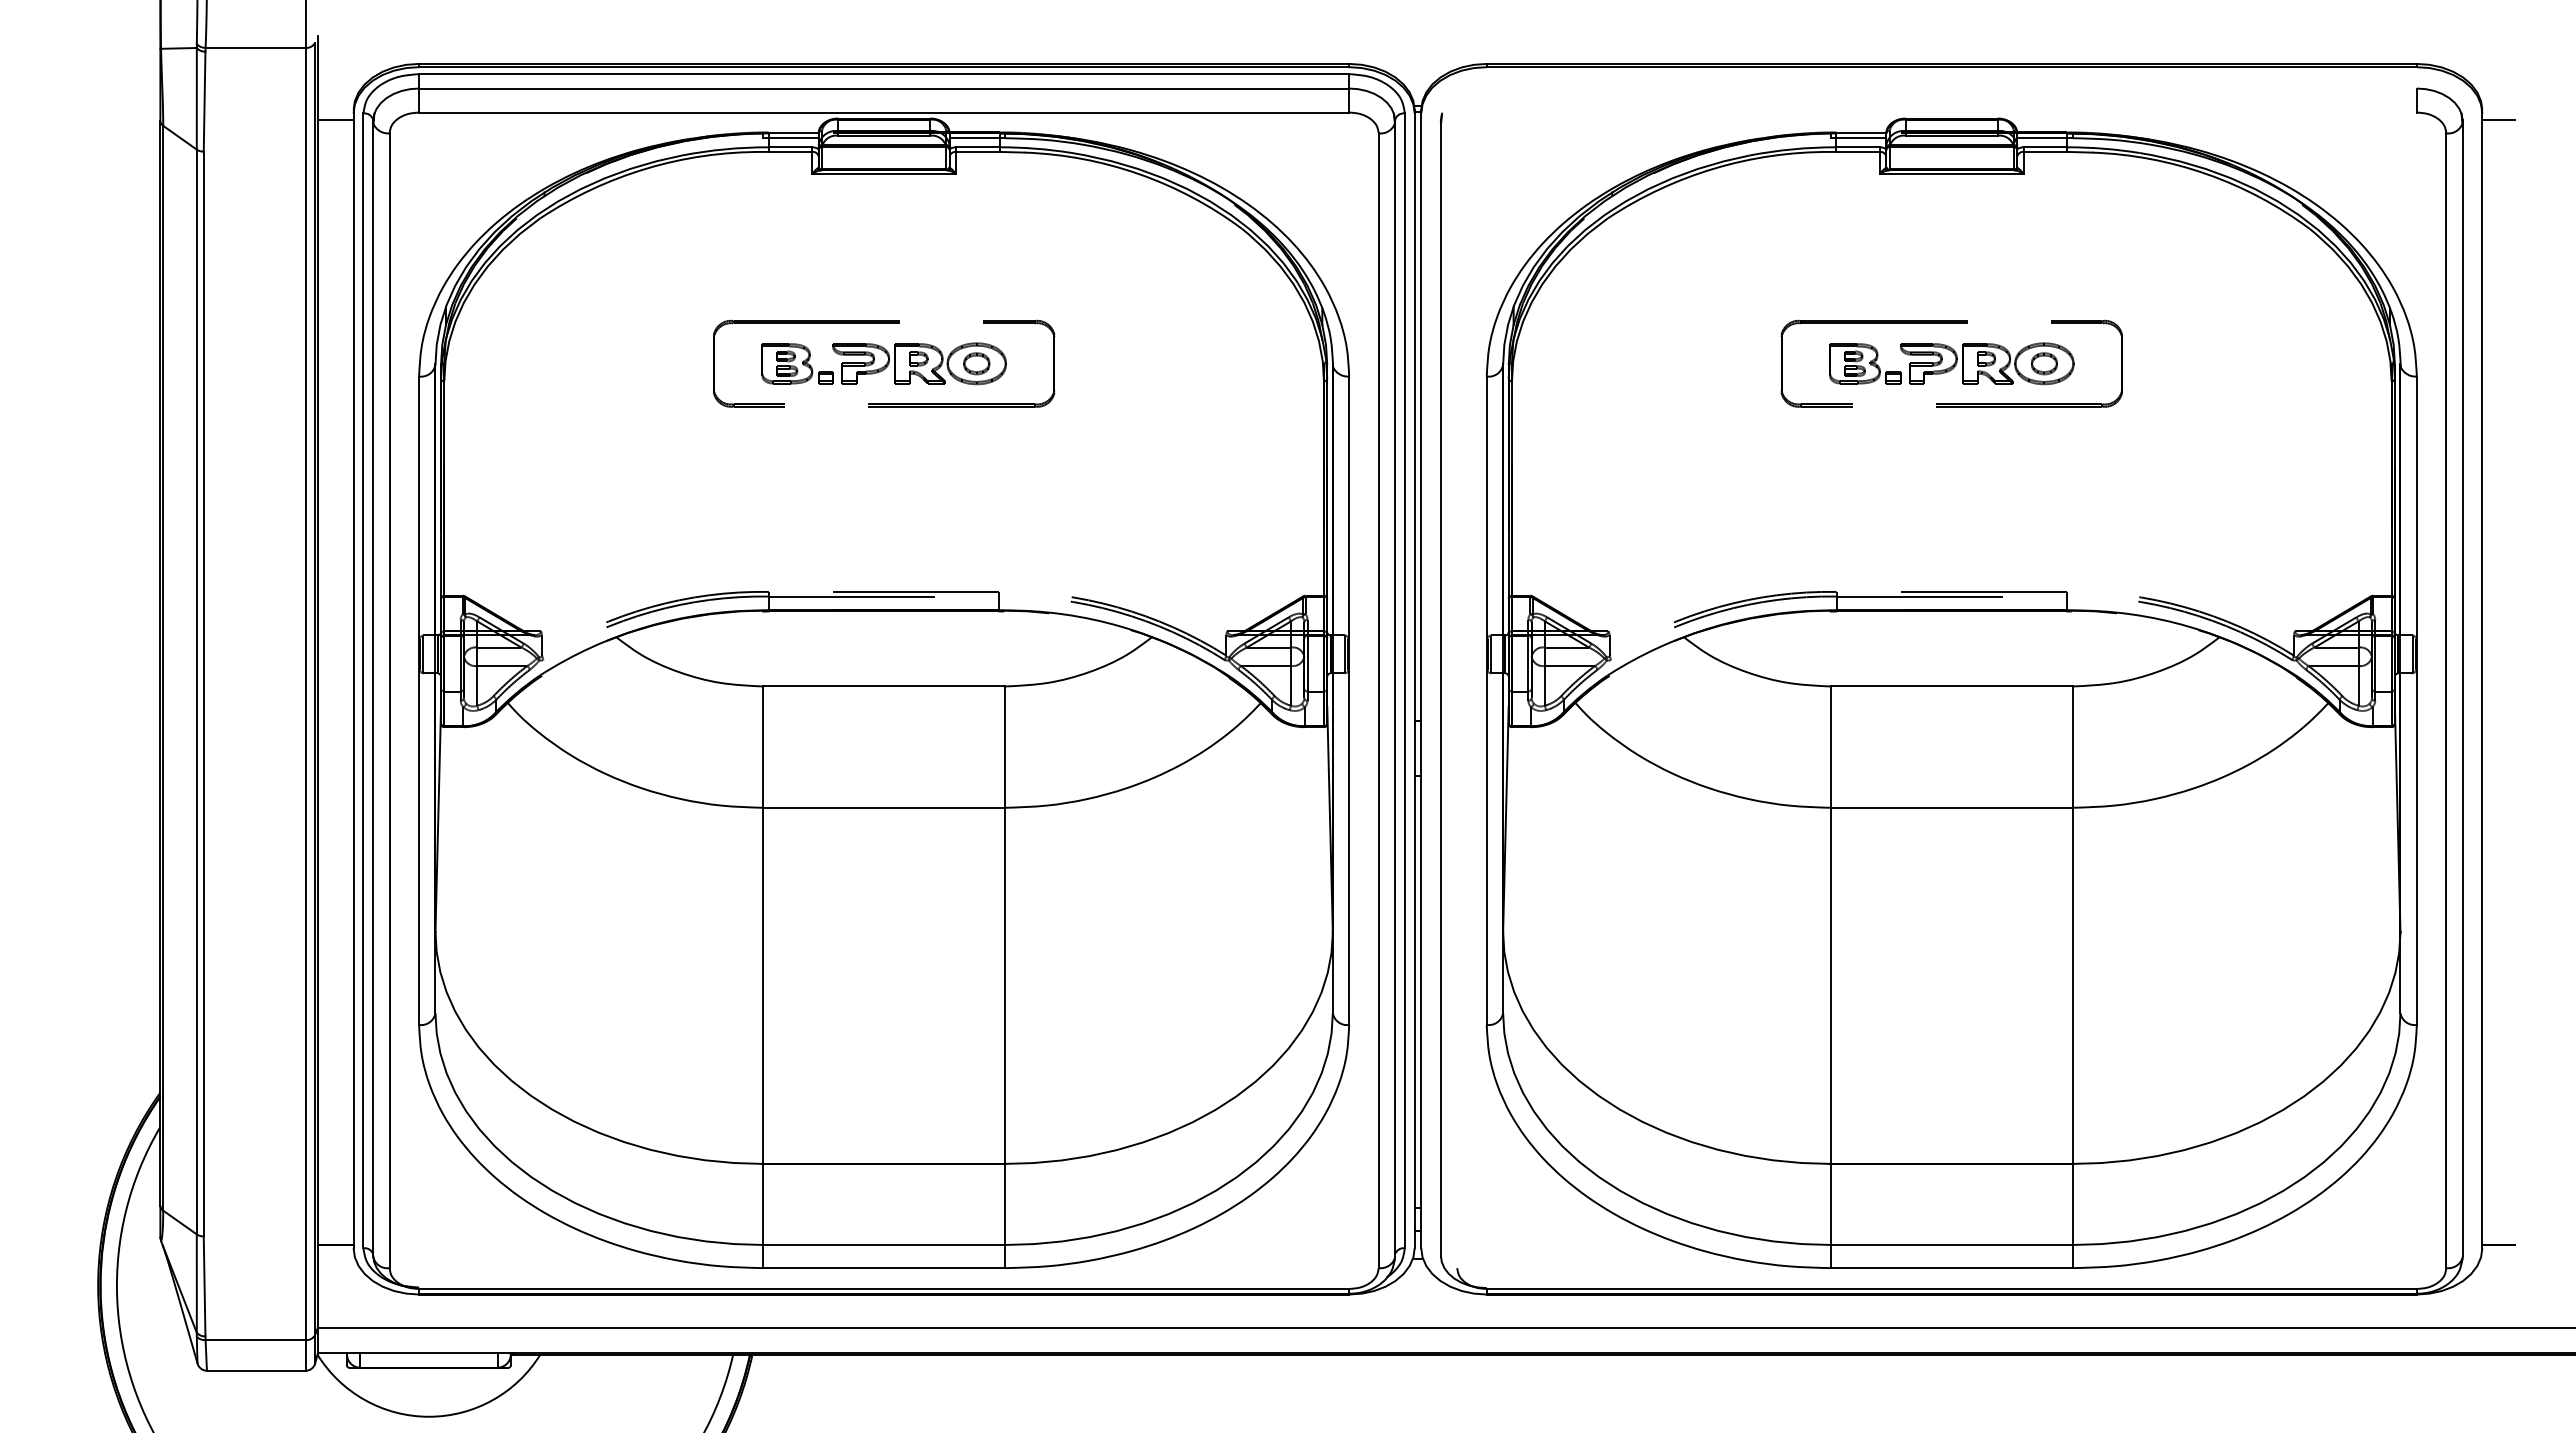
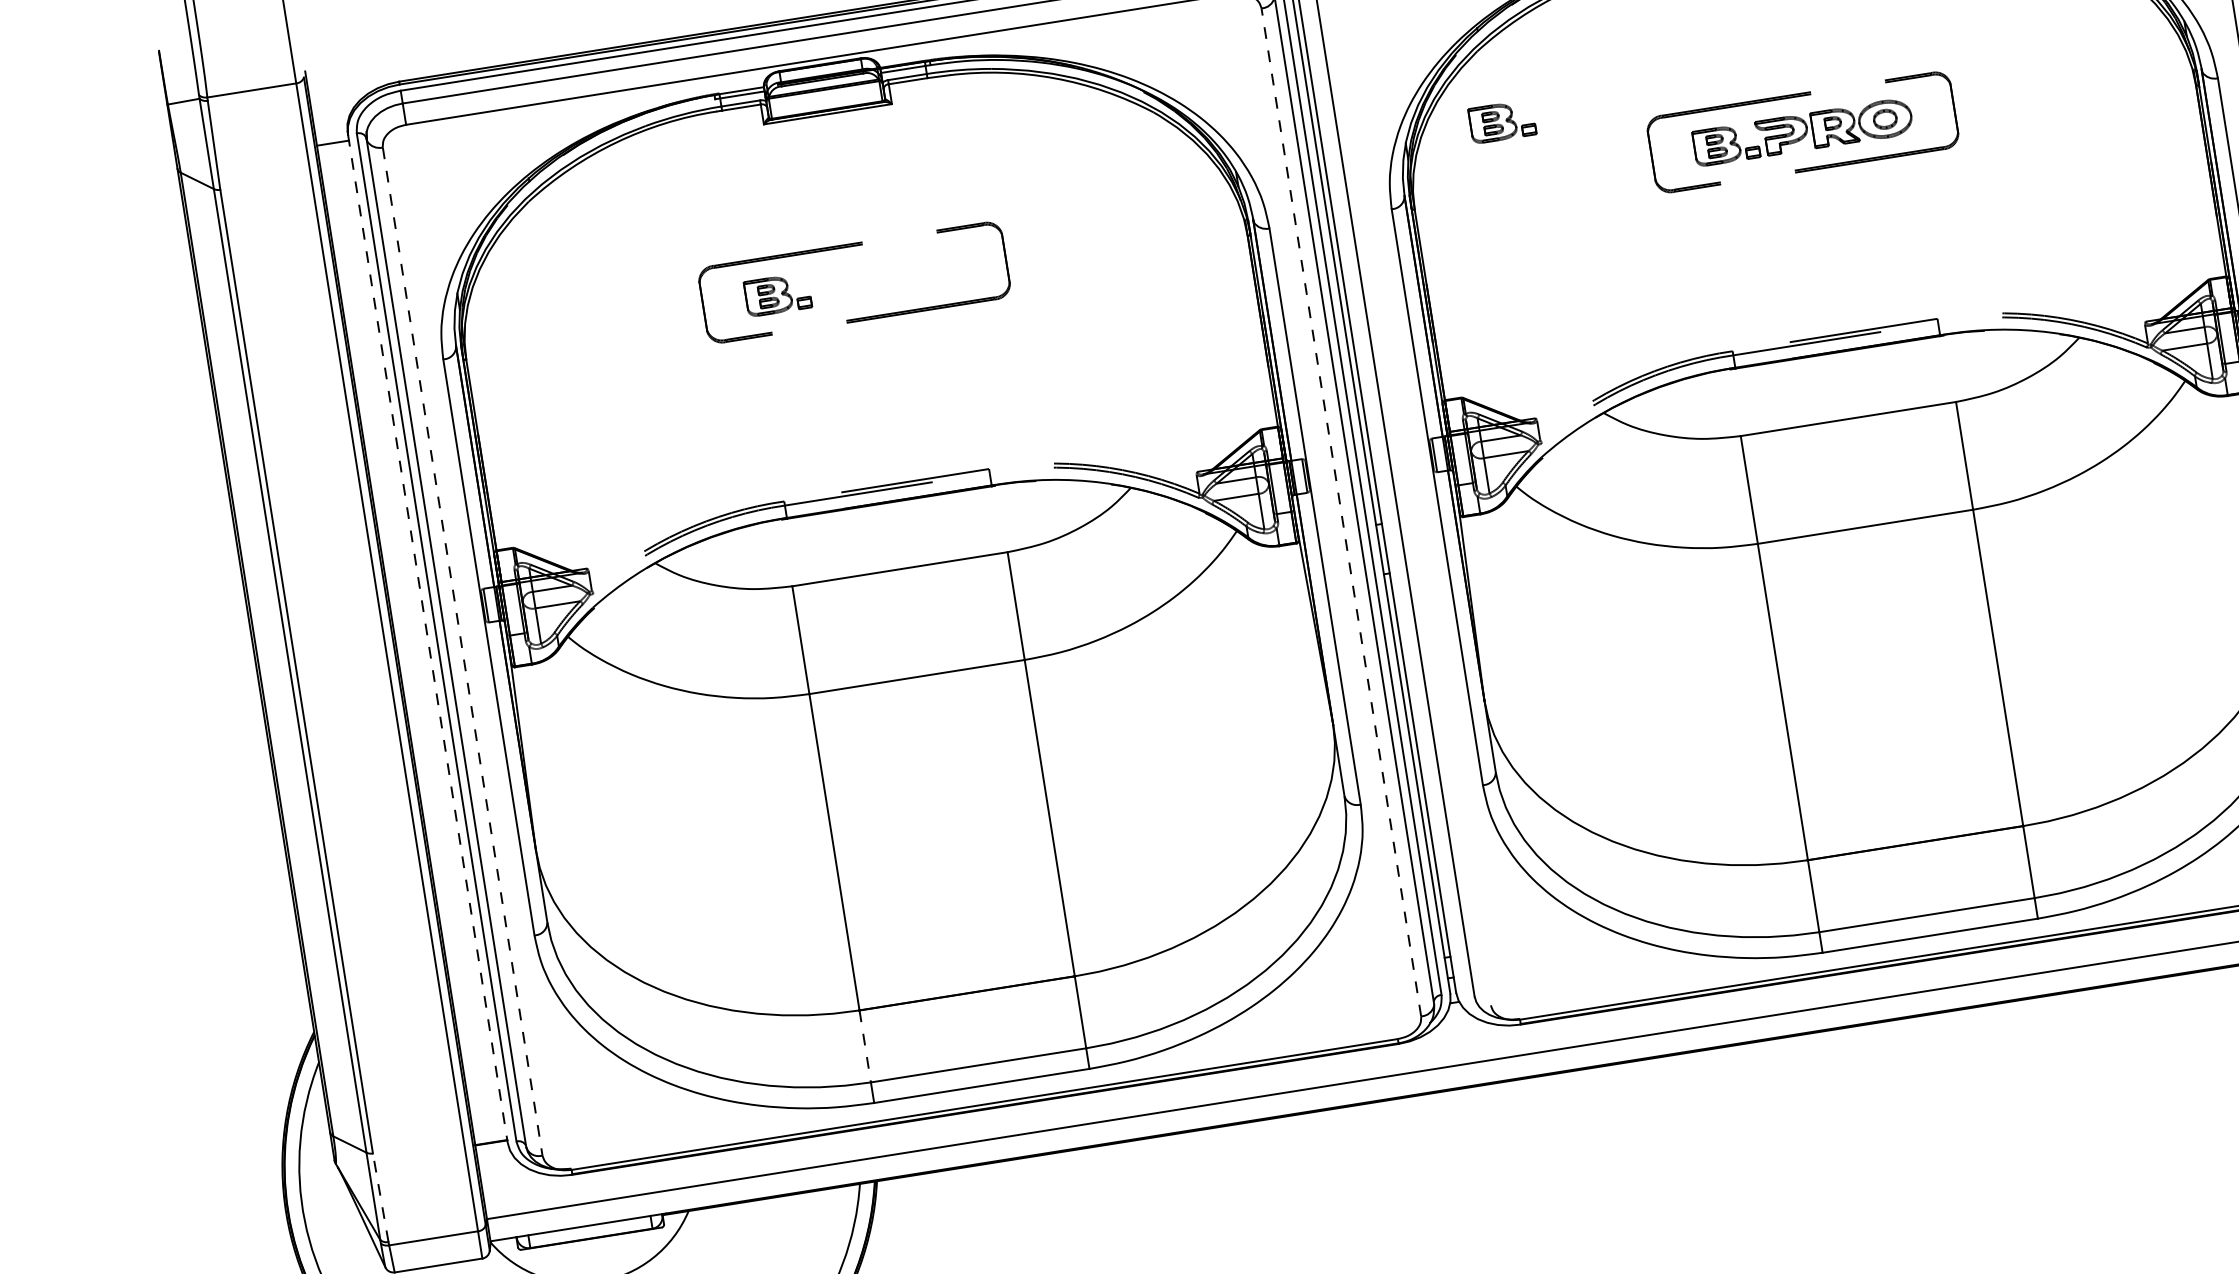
part: (1623, 299) -> (1502, 121), added
part: (919, 363) -> (885, 277), removed
line: (353, 681) -> (427, 639), solid -> dashed
line: (1378, 700) -> (1341, 512), solid -> dashed
line: (389, 701) -> (462, 652), solid -> dashed
line: (762, 1204) -> (864, 1046), solid -> dashed
line: (204, 1286) -> (380, 1197), solid -> dashed

